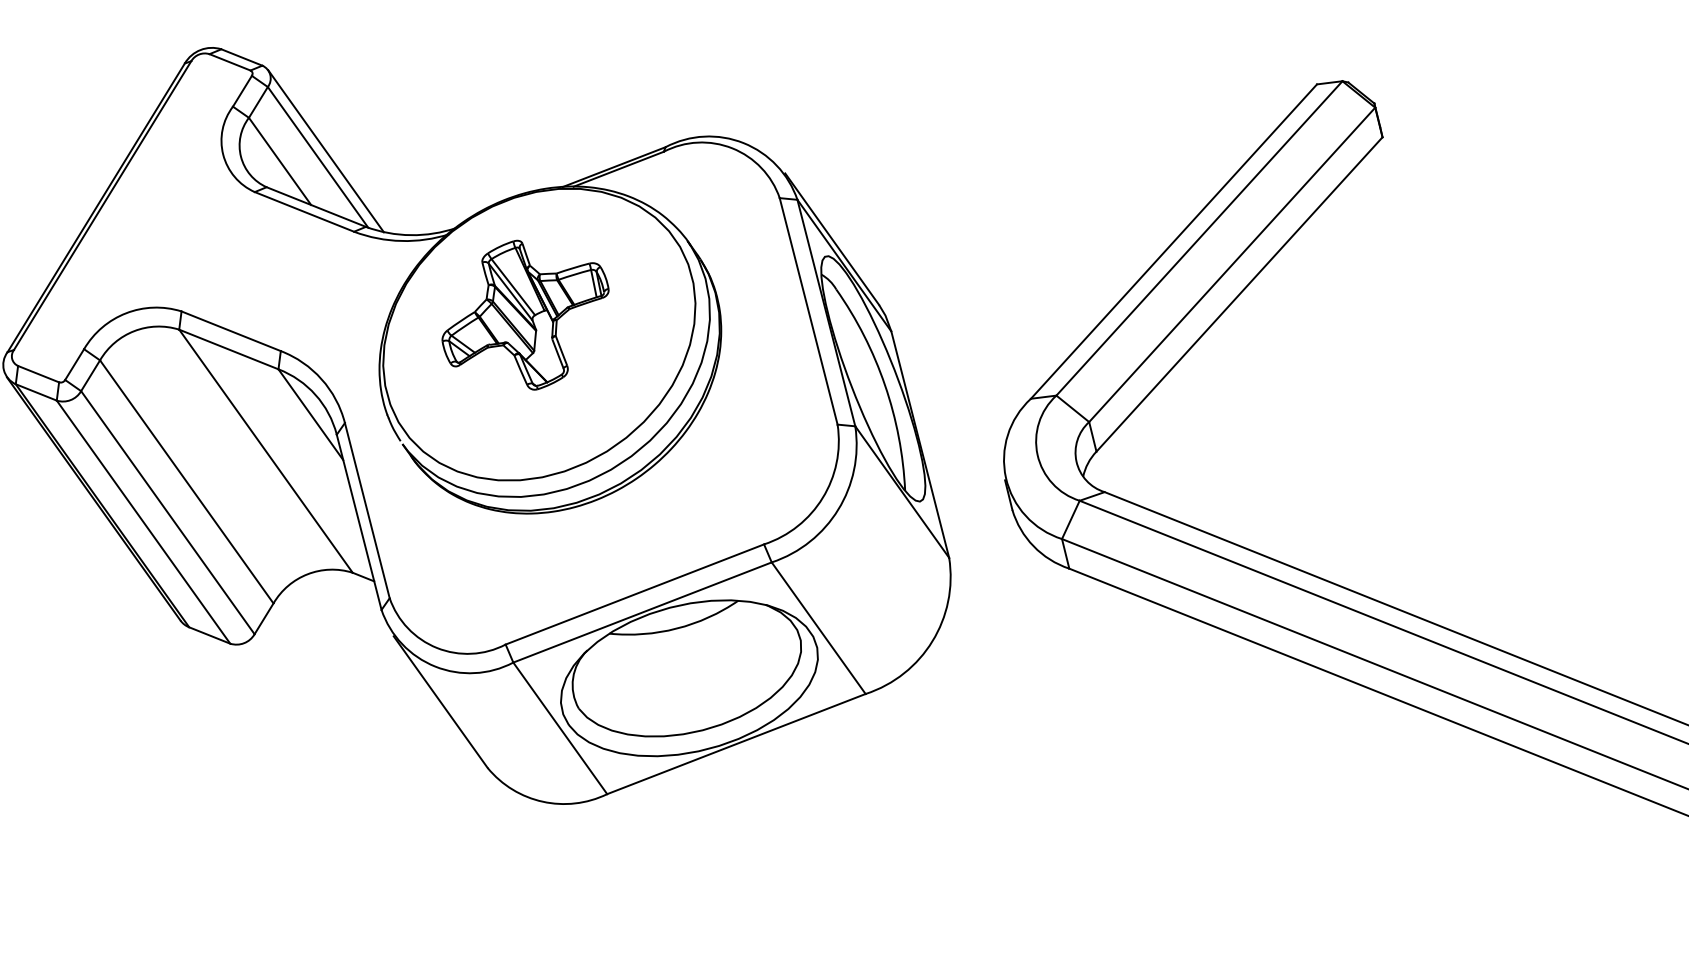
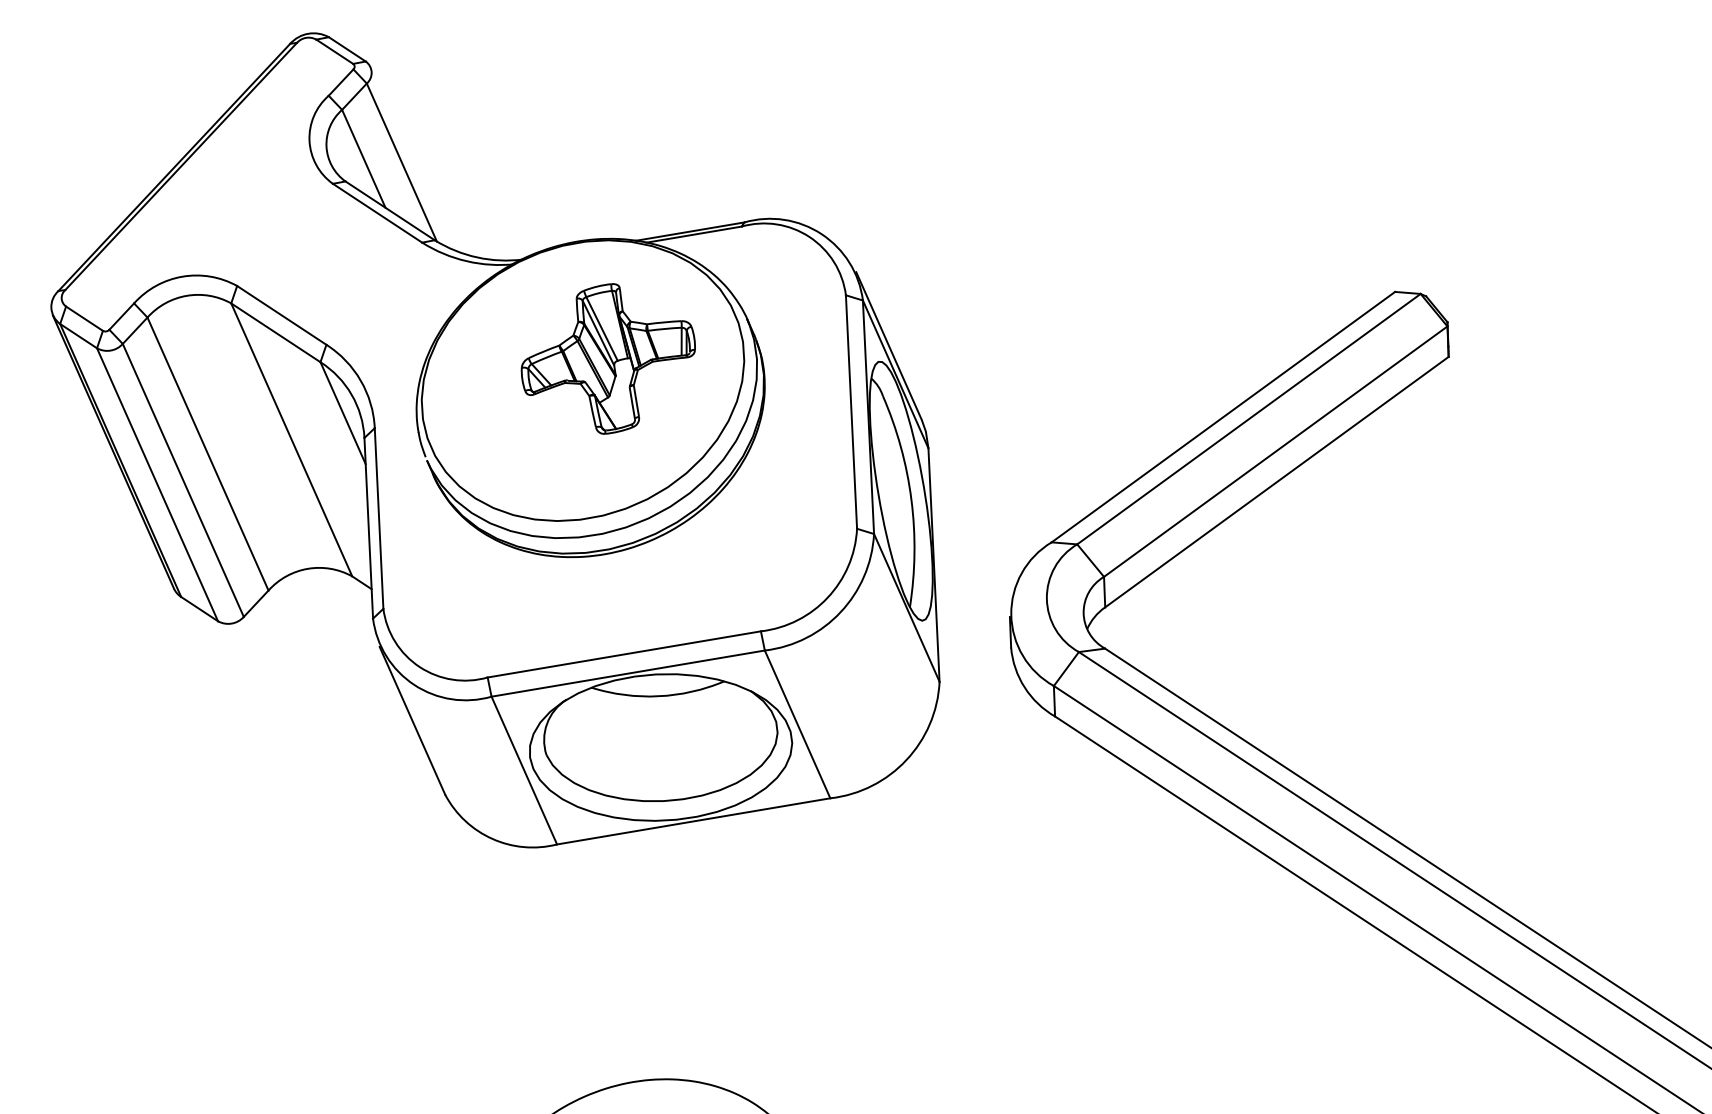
line: (325, 151) -> (410, 158), removed
part: (524, 315) -> (607, 358), moved

